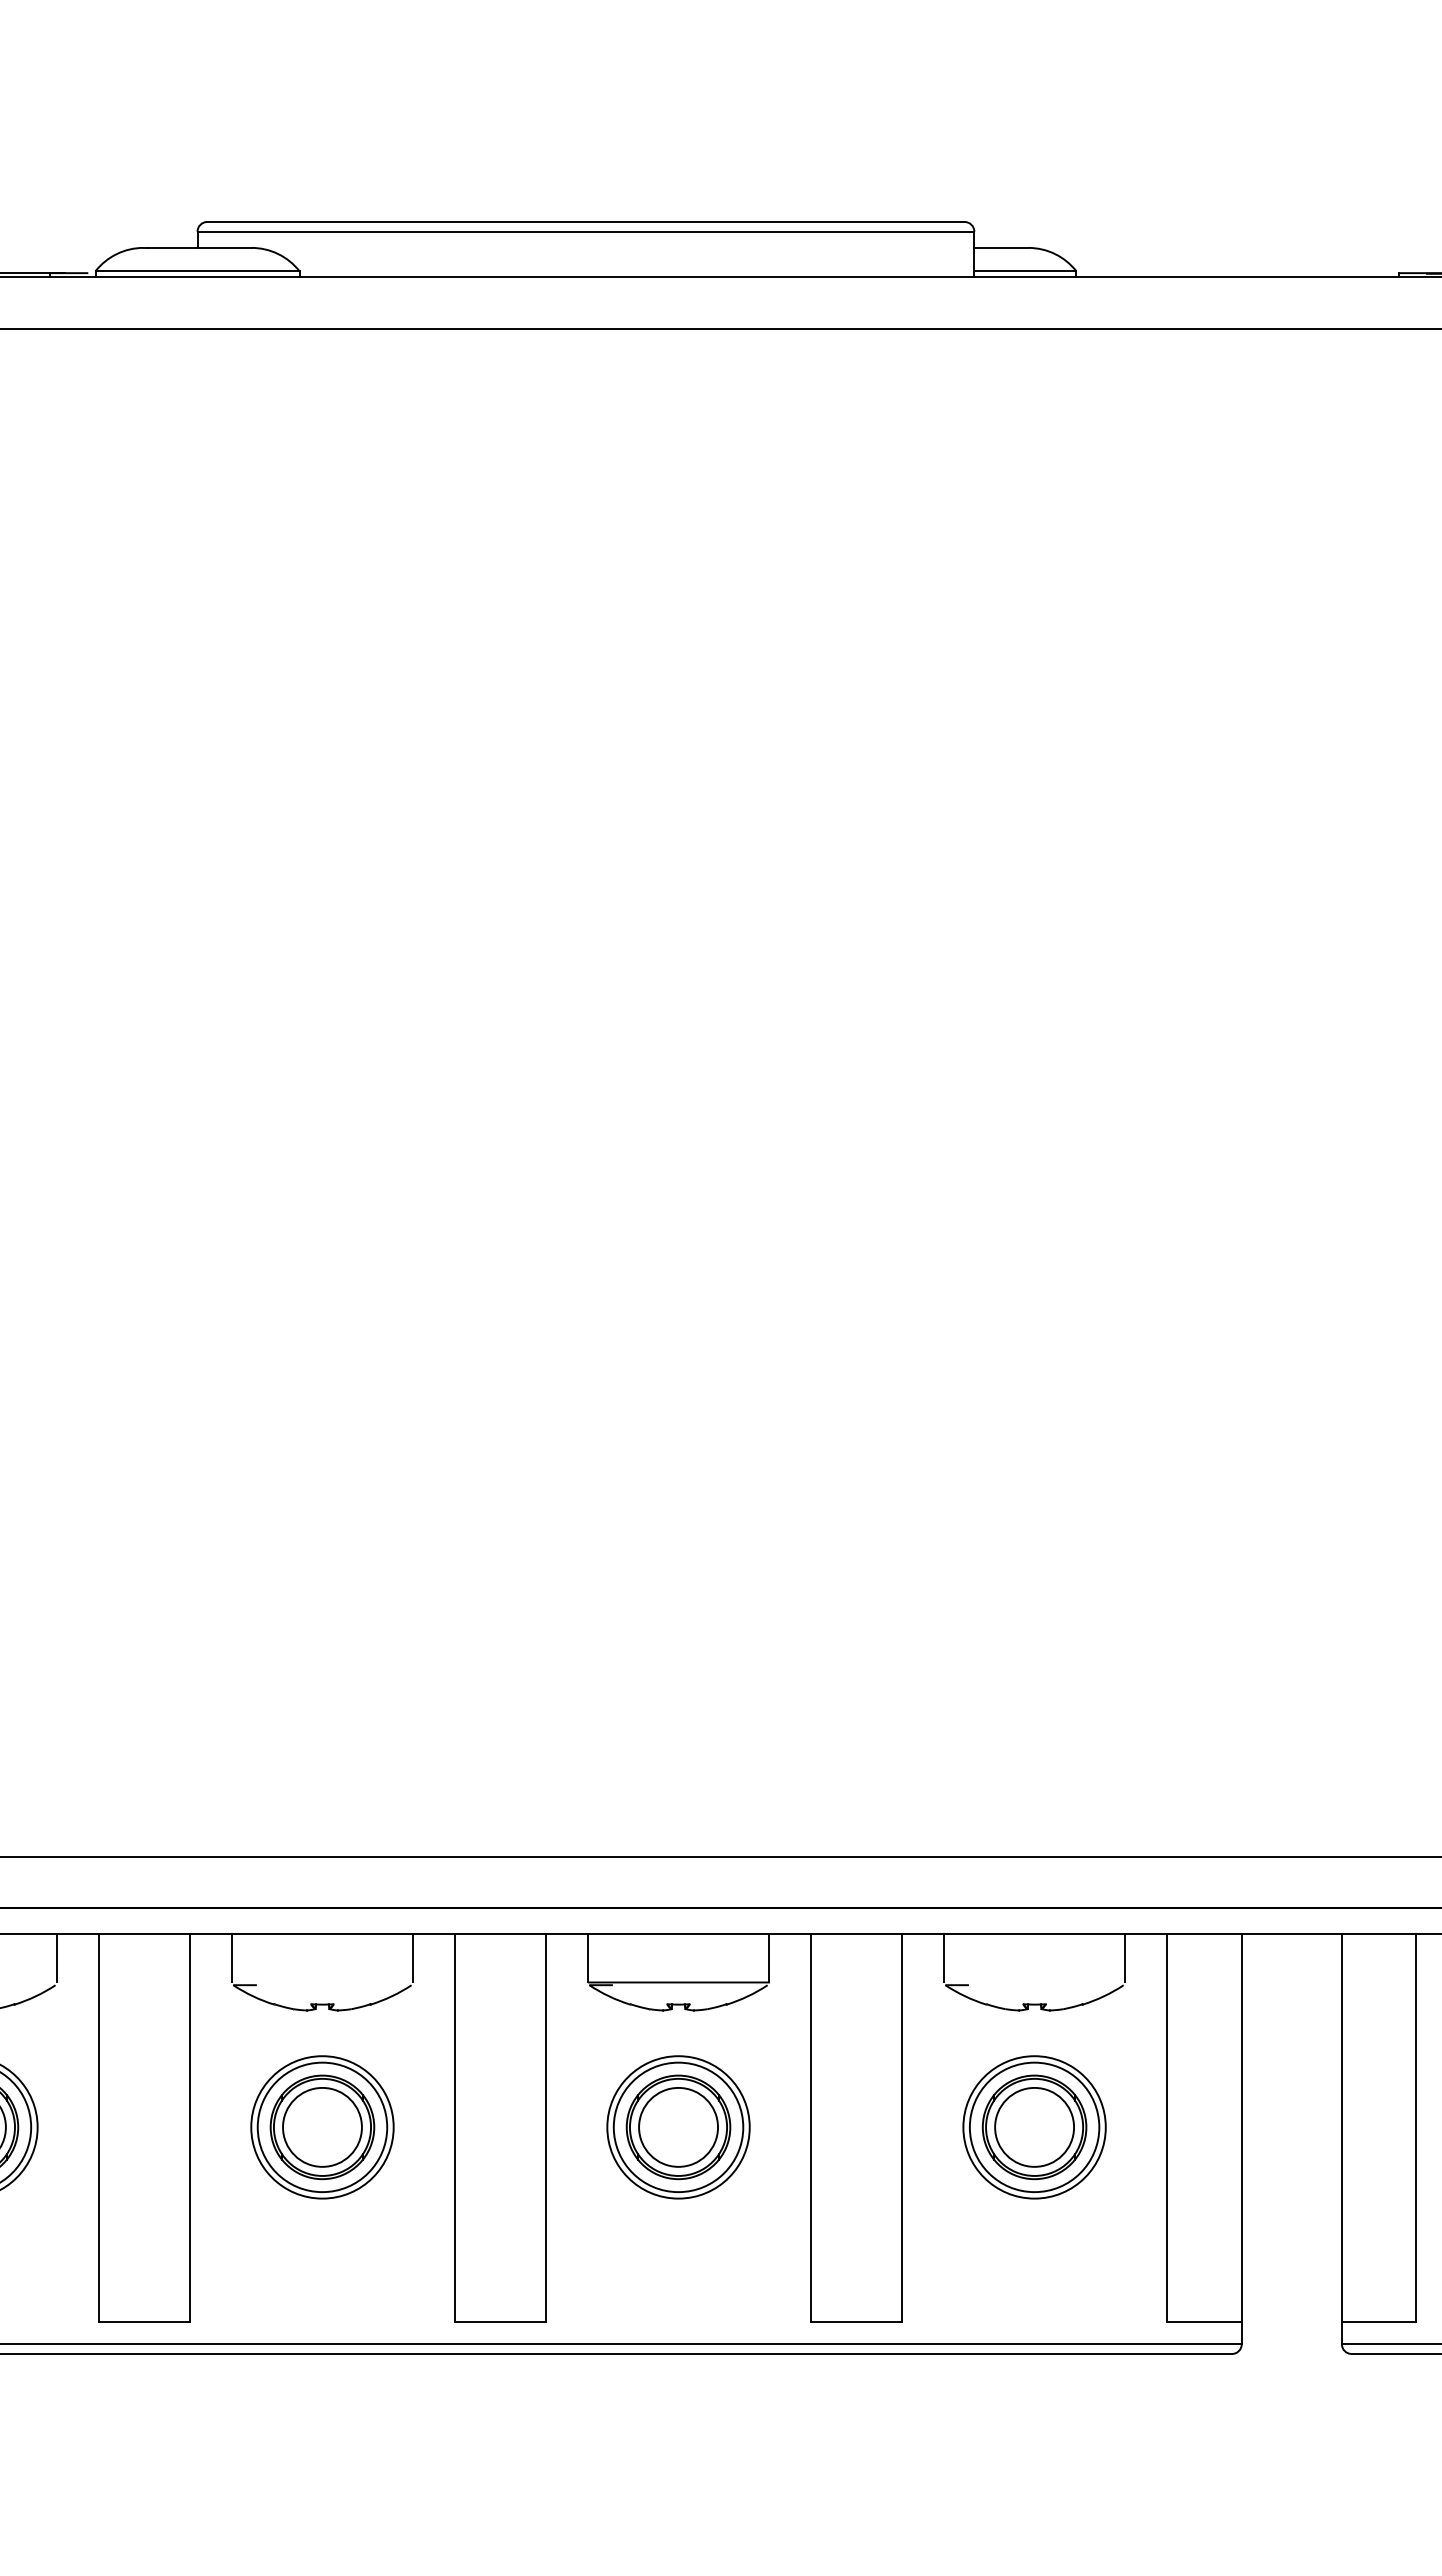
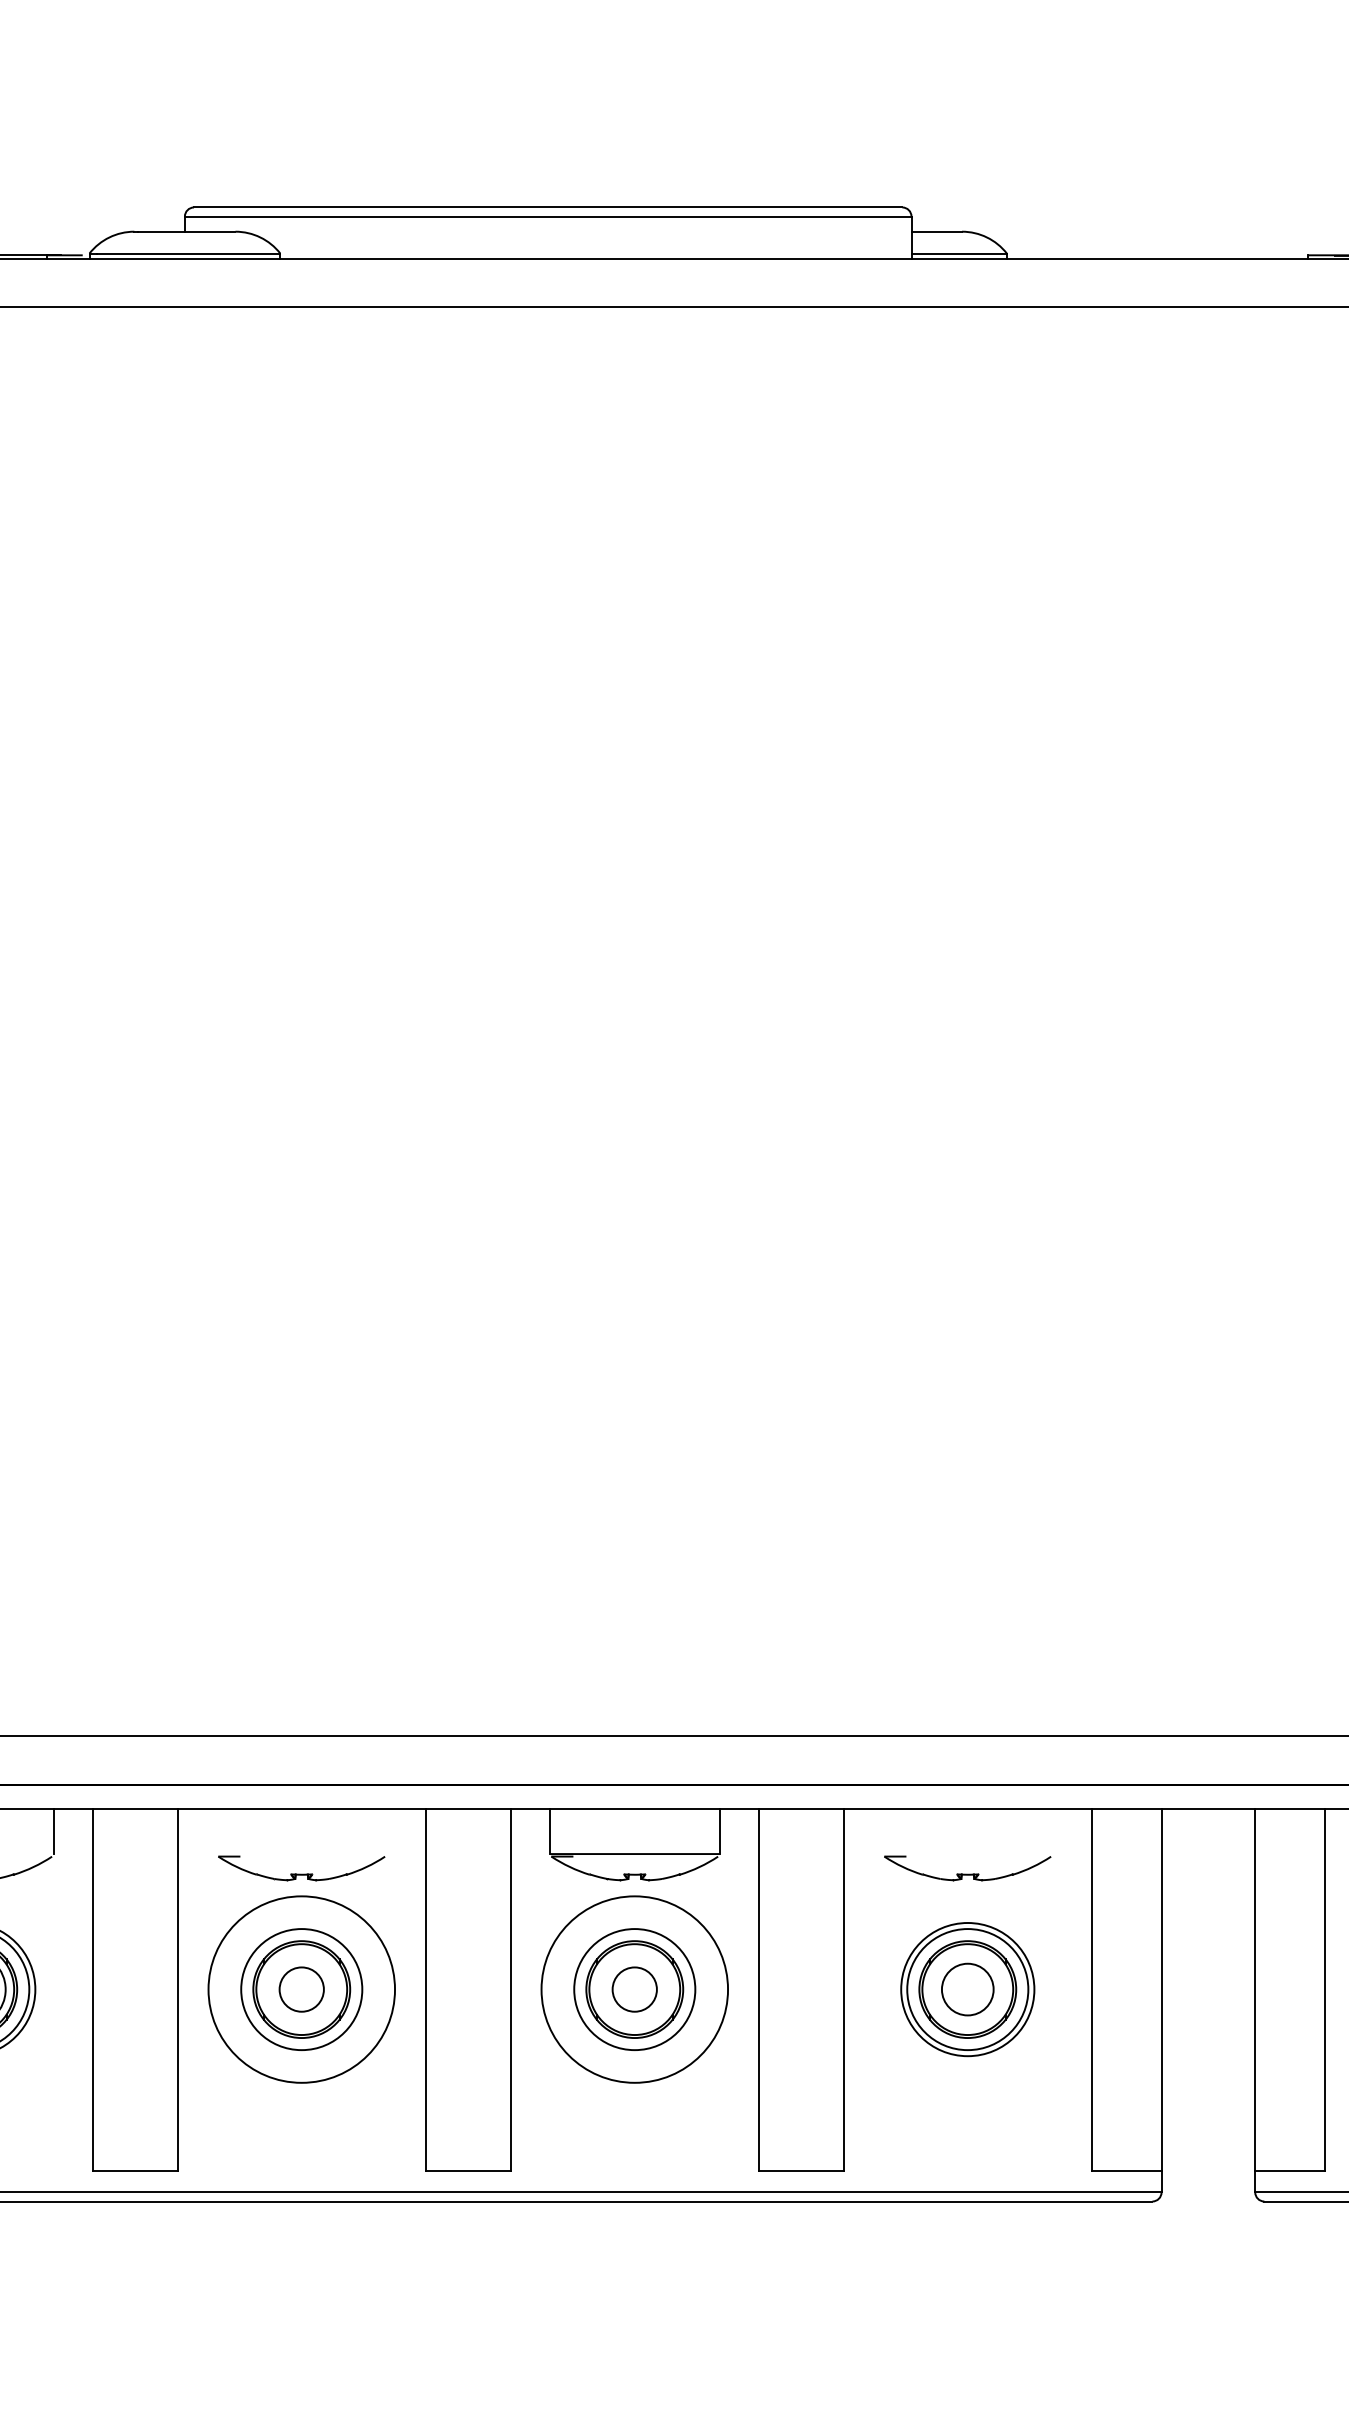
line: (231, 1958) -> (216, 1831), removed
line: (413, 1958) -> (386, 1831), removed
line: (943, 1958) -> (882, 1831), removed
line: (1125, 1958) -> (1052, 1831), removed
circle: (322, 2126) -> (301, 1988), size x0.6
circle: (678, 2126) -> (634, 1988), size x0.6
circle: (1034, 2126) -> (967, 1988), size x0.7
circle: (322, 2127) -> (301, 1989), size x1.4
circle: (678, 2127) -> (634, 1989), size x1.4

